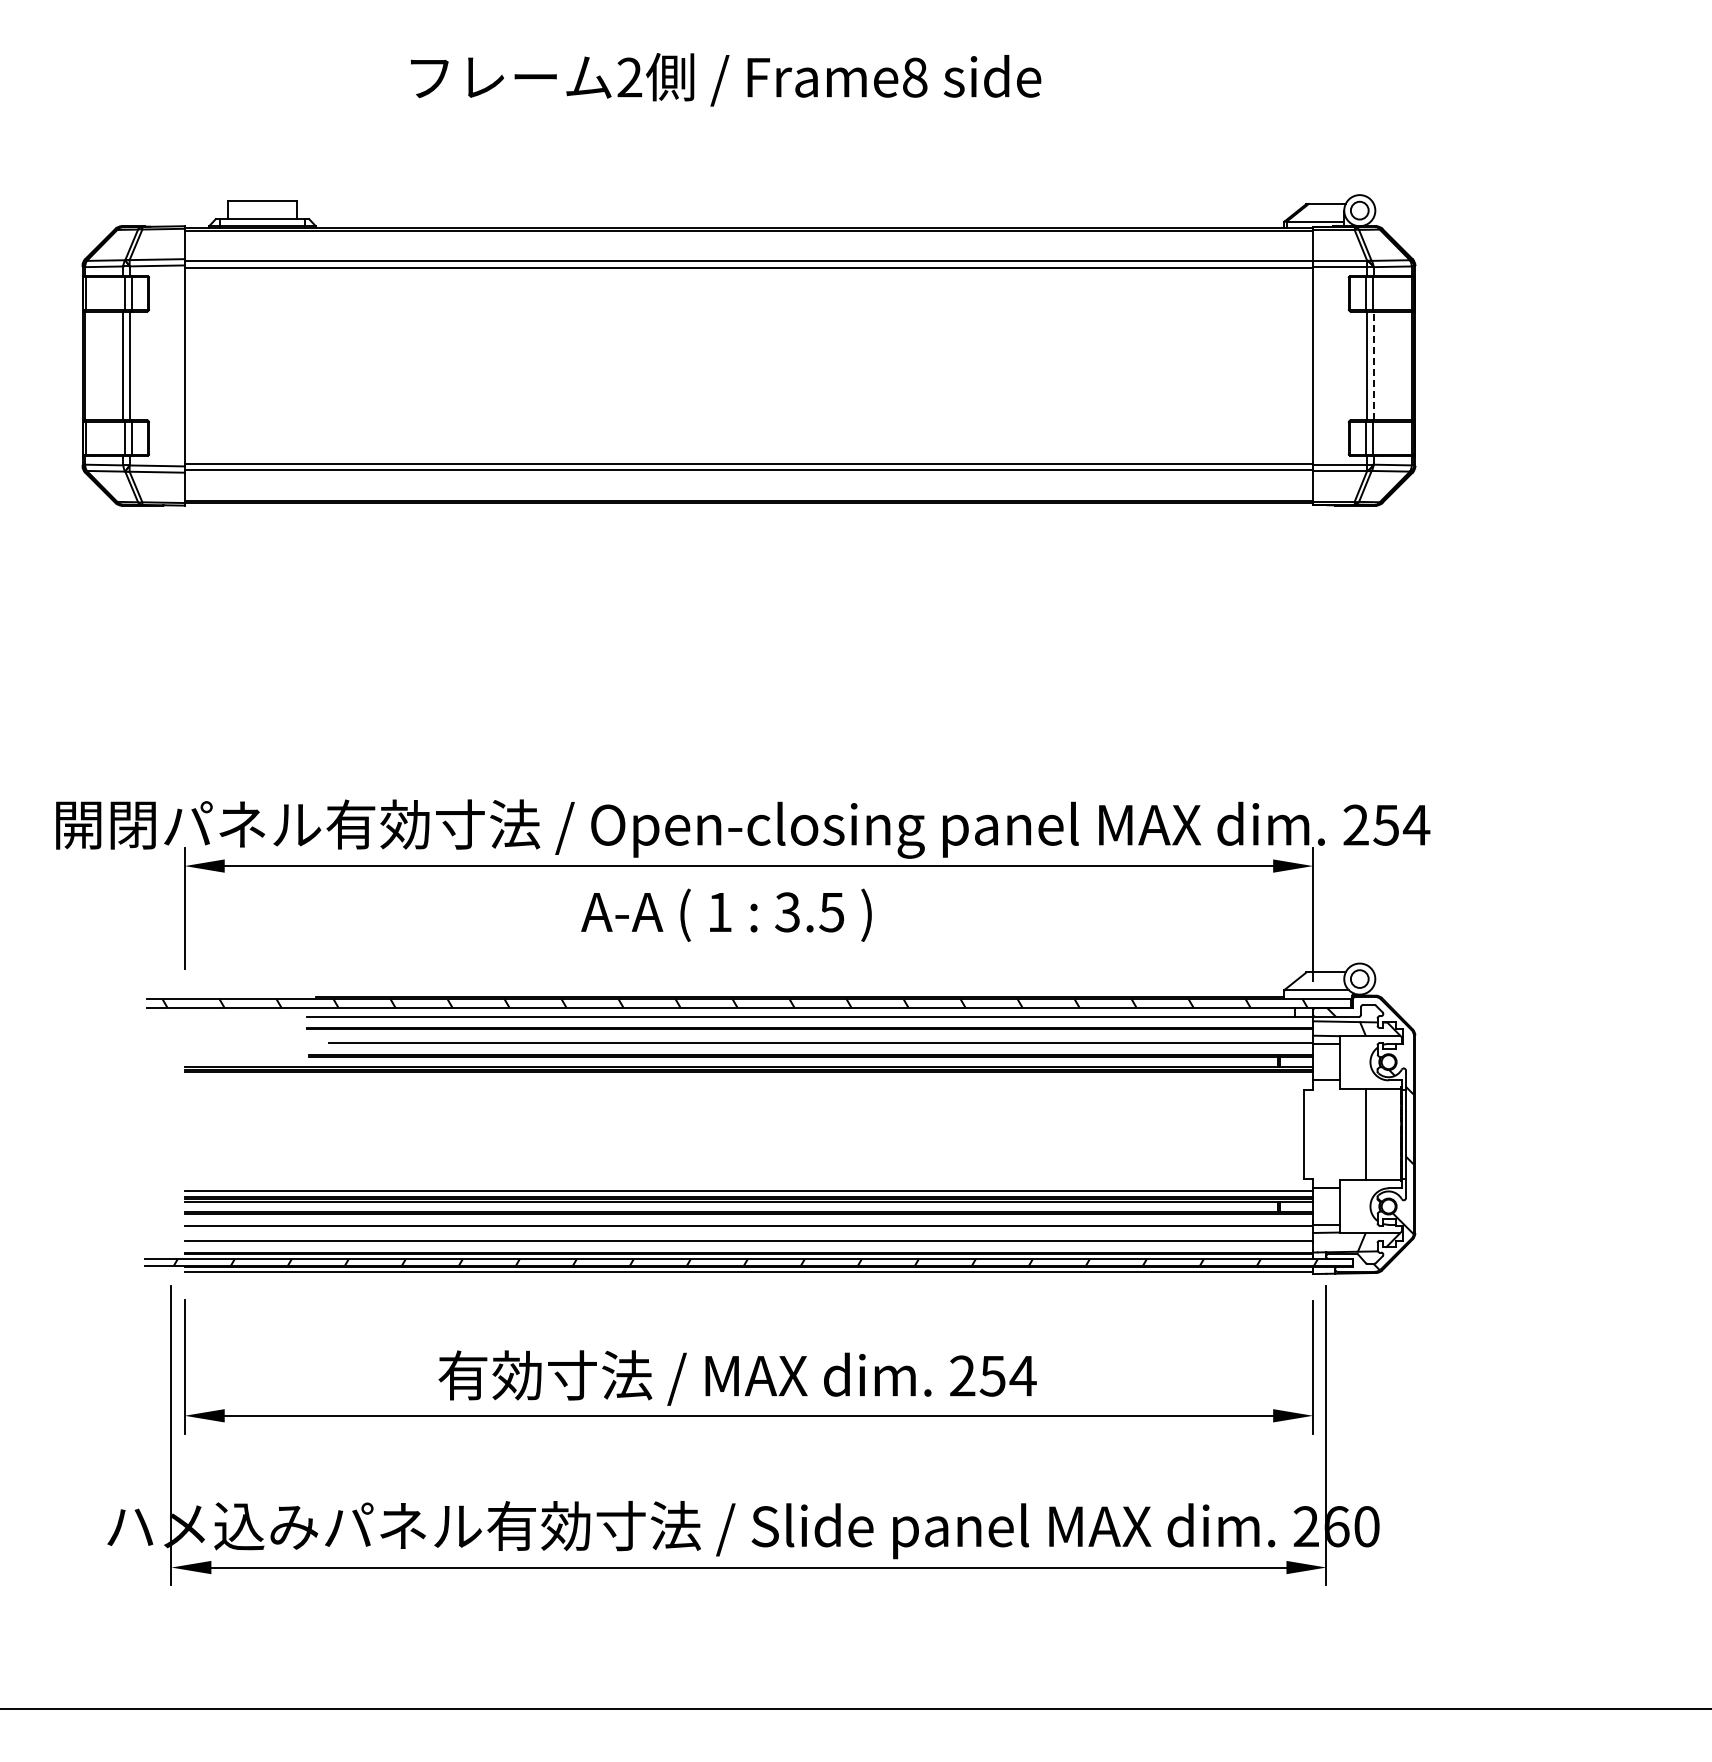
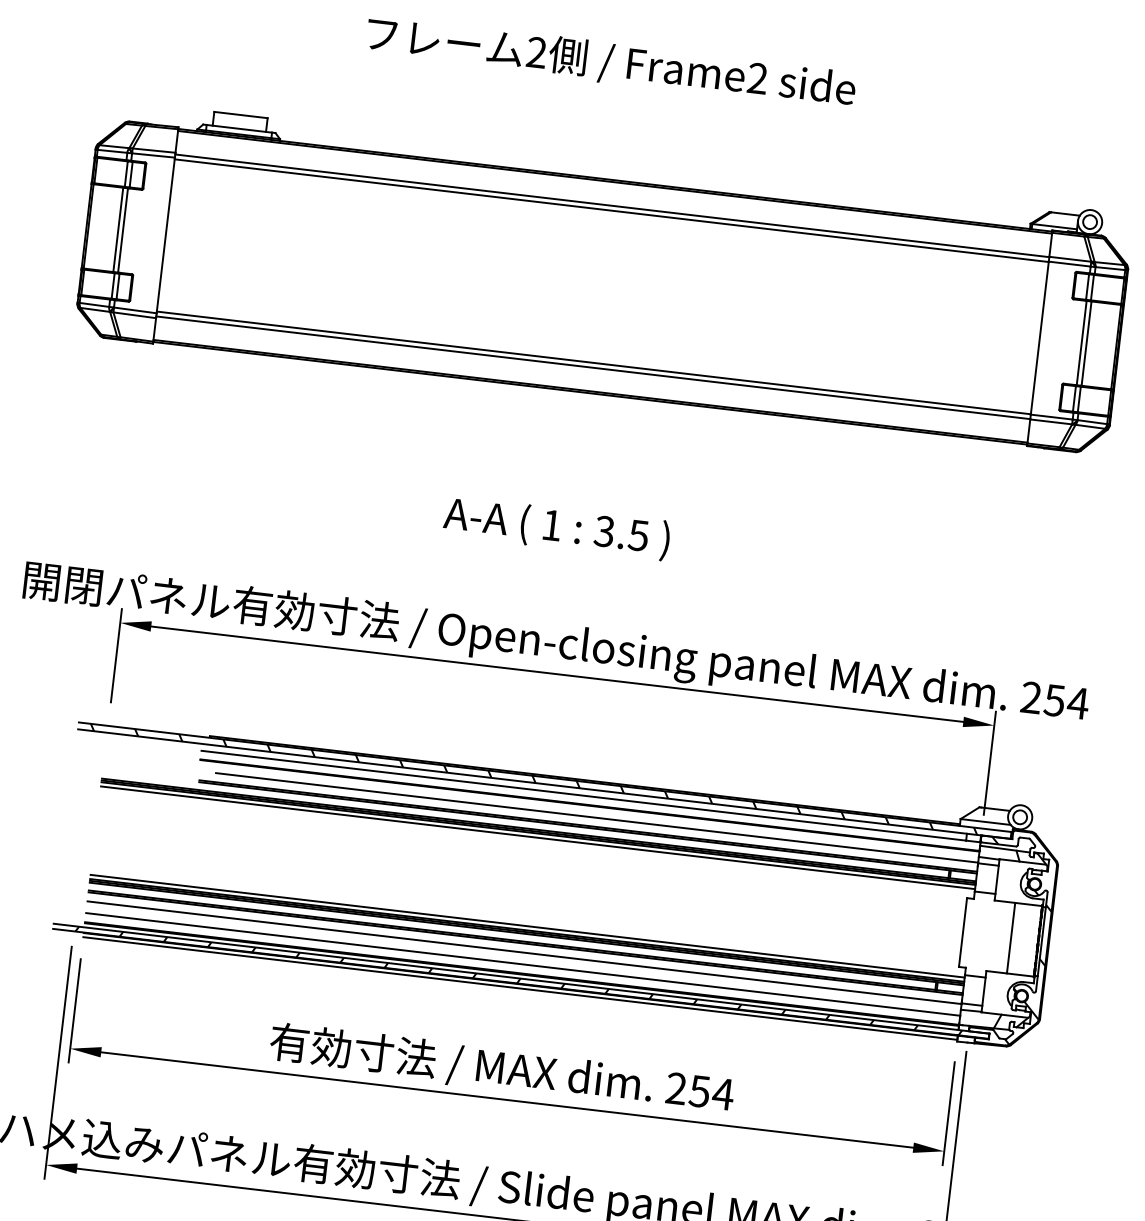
text: (914, 77) -> (757, 78), Frame8 -> Frame2
line: (1373, 365) -> (1086, 343), dashed -> solid
text: (726, 914) -> (556, 527), moved
line: (748, 1077) -> (537, 837), added

